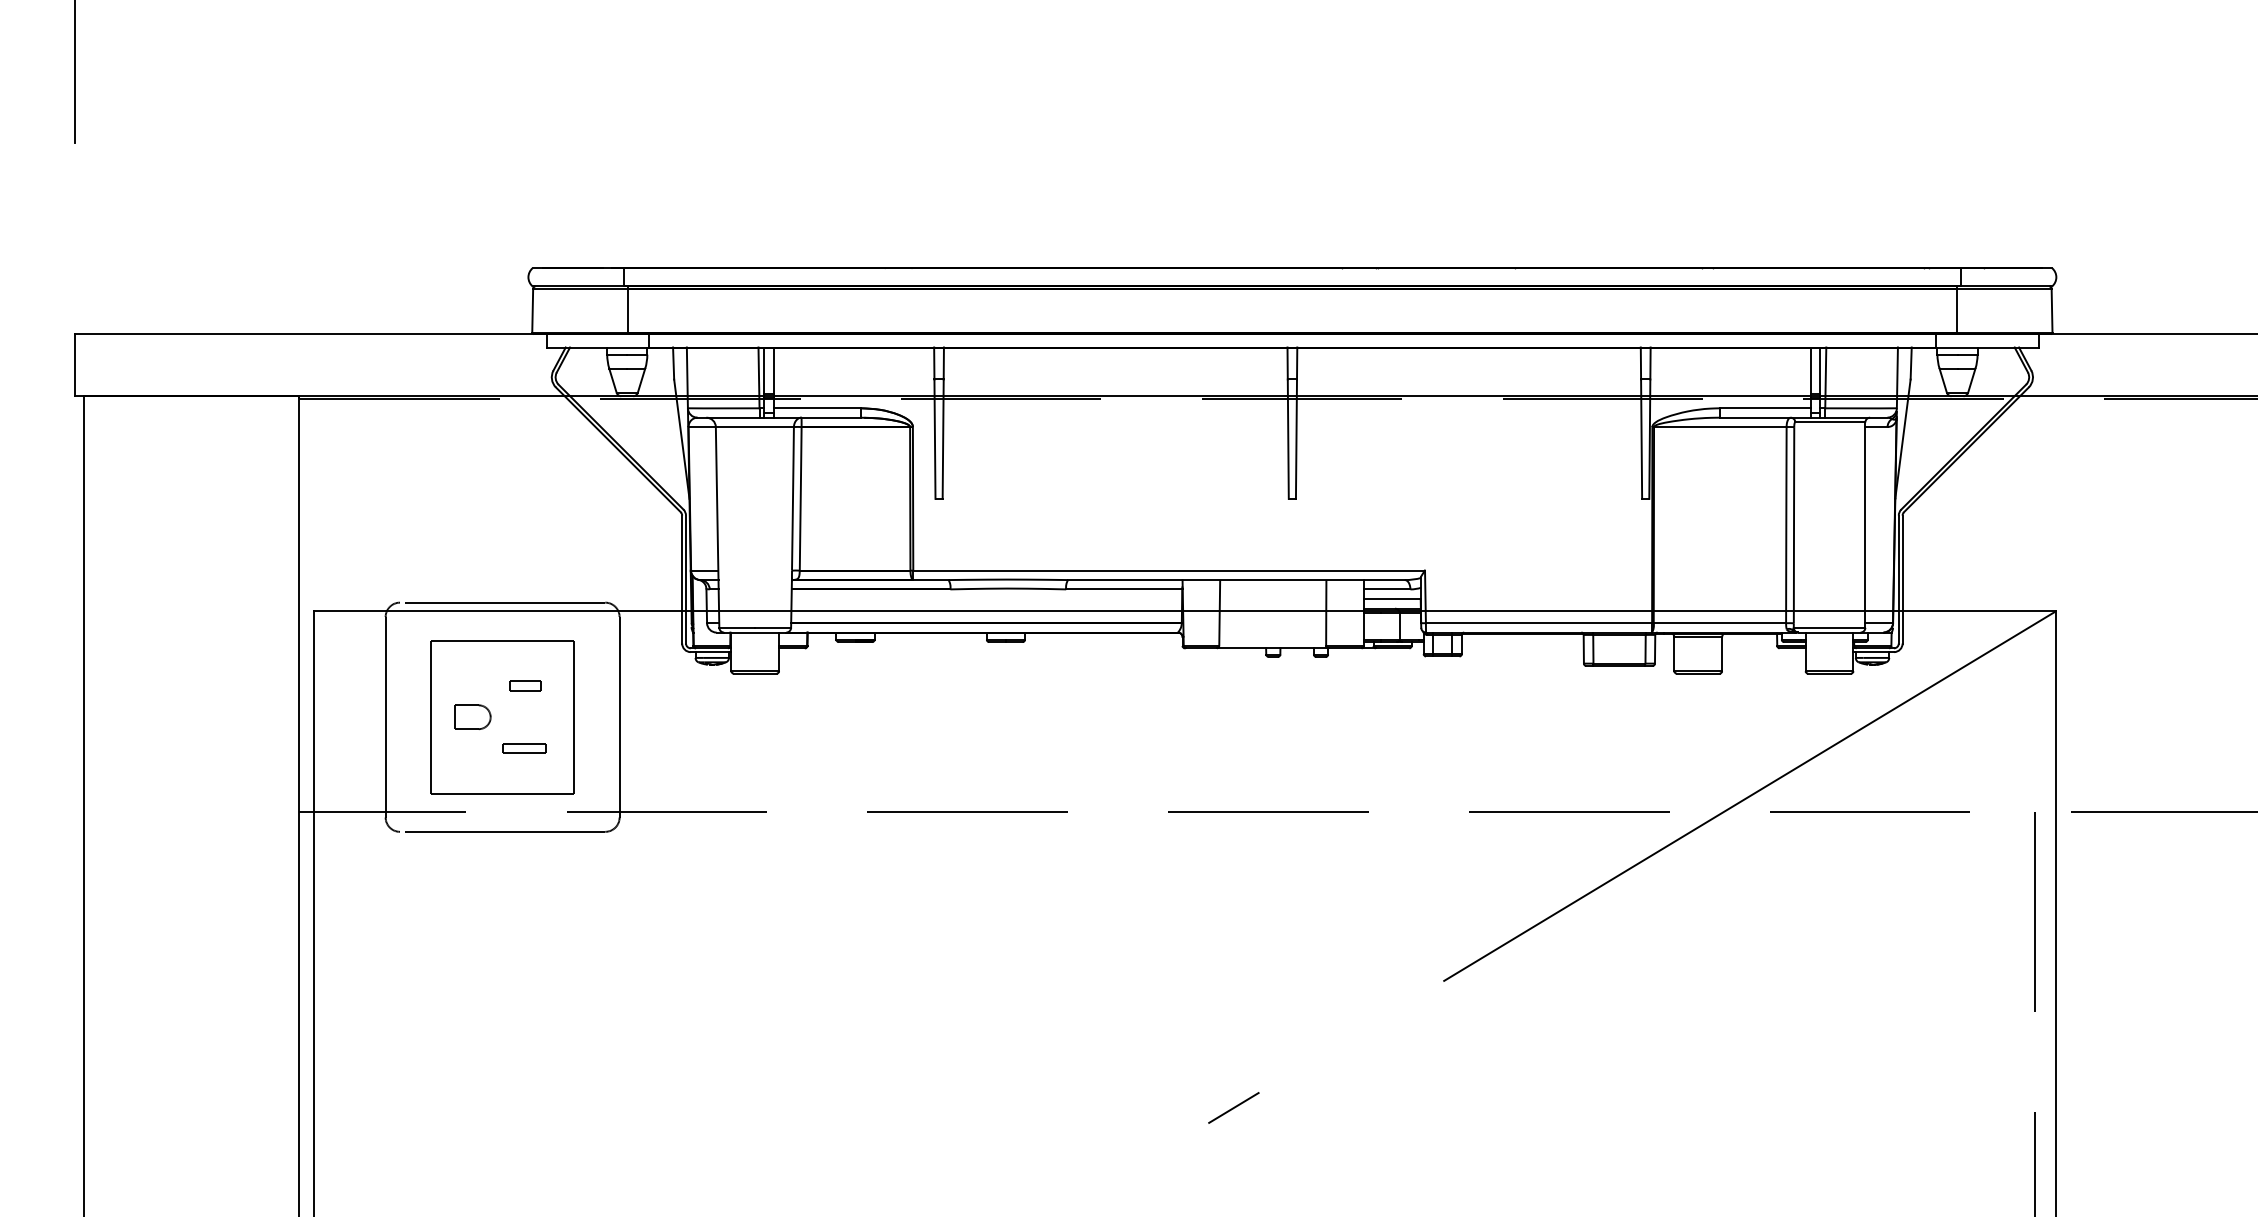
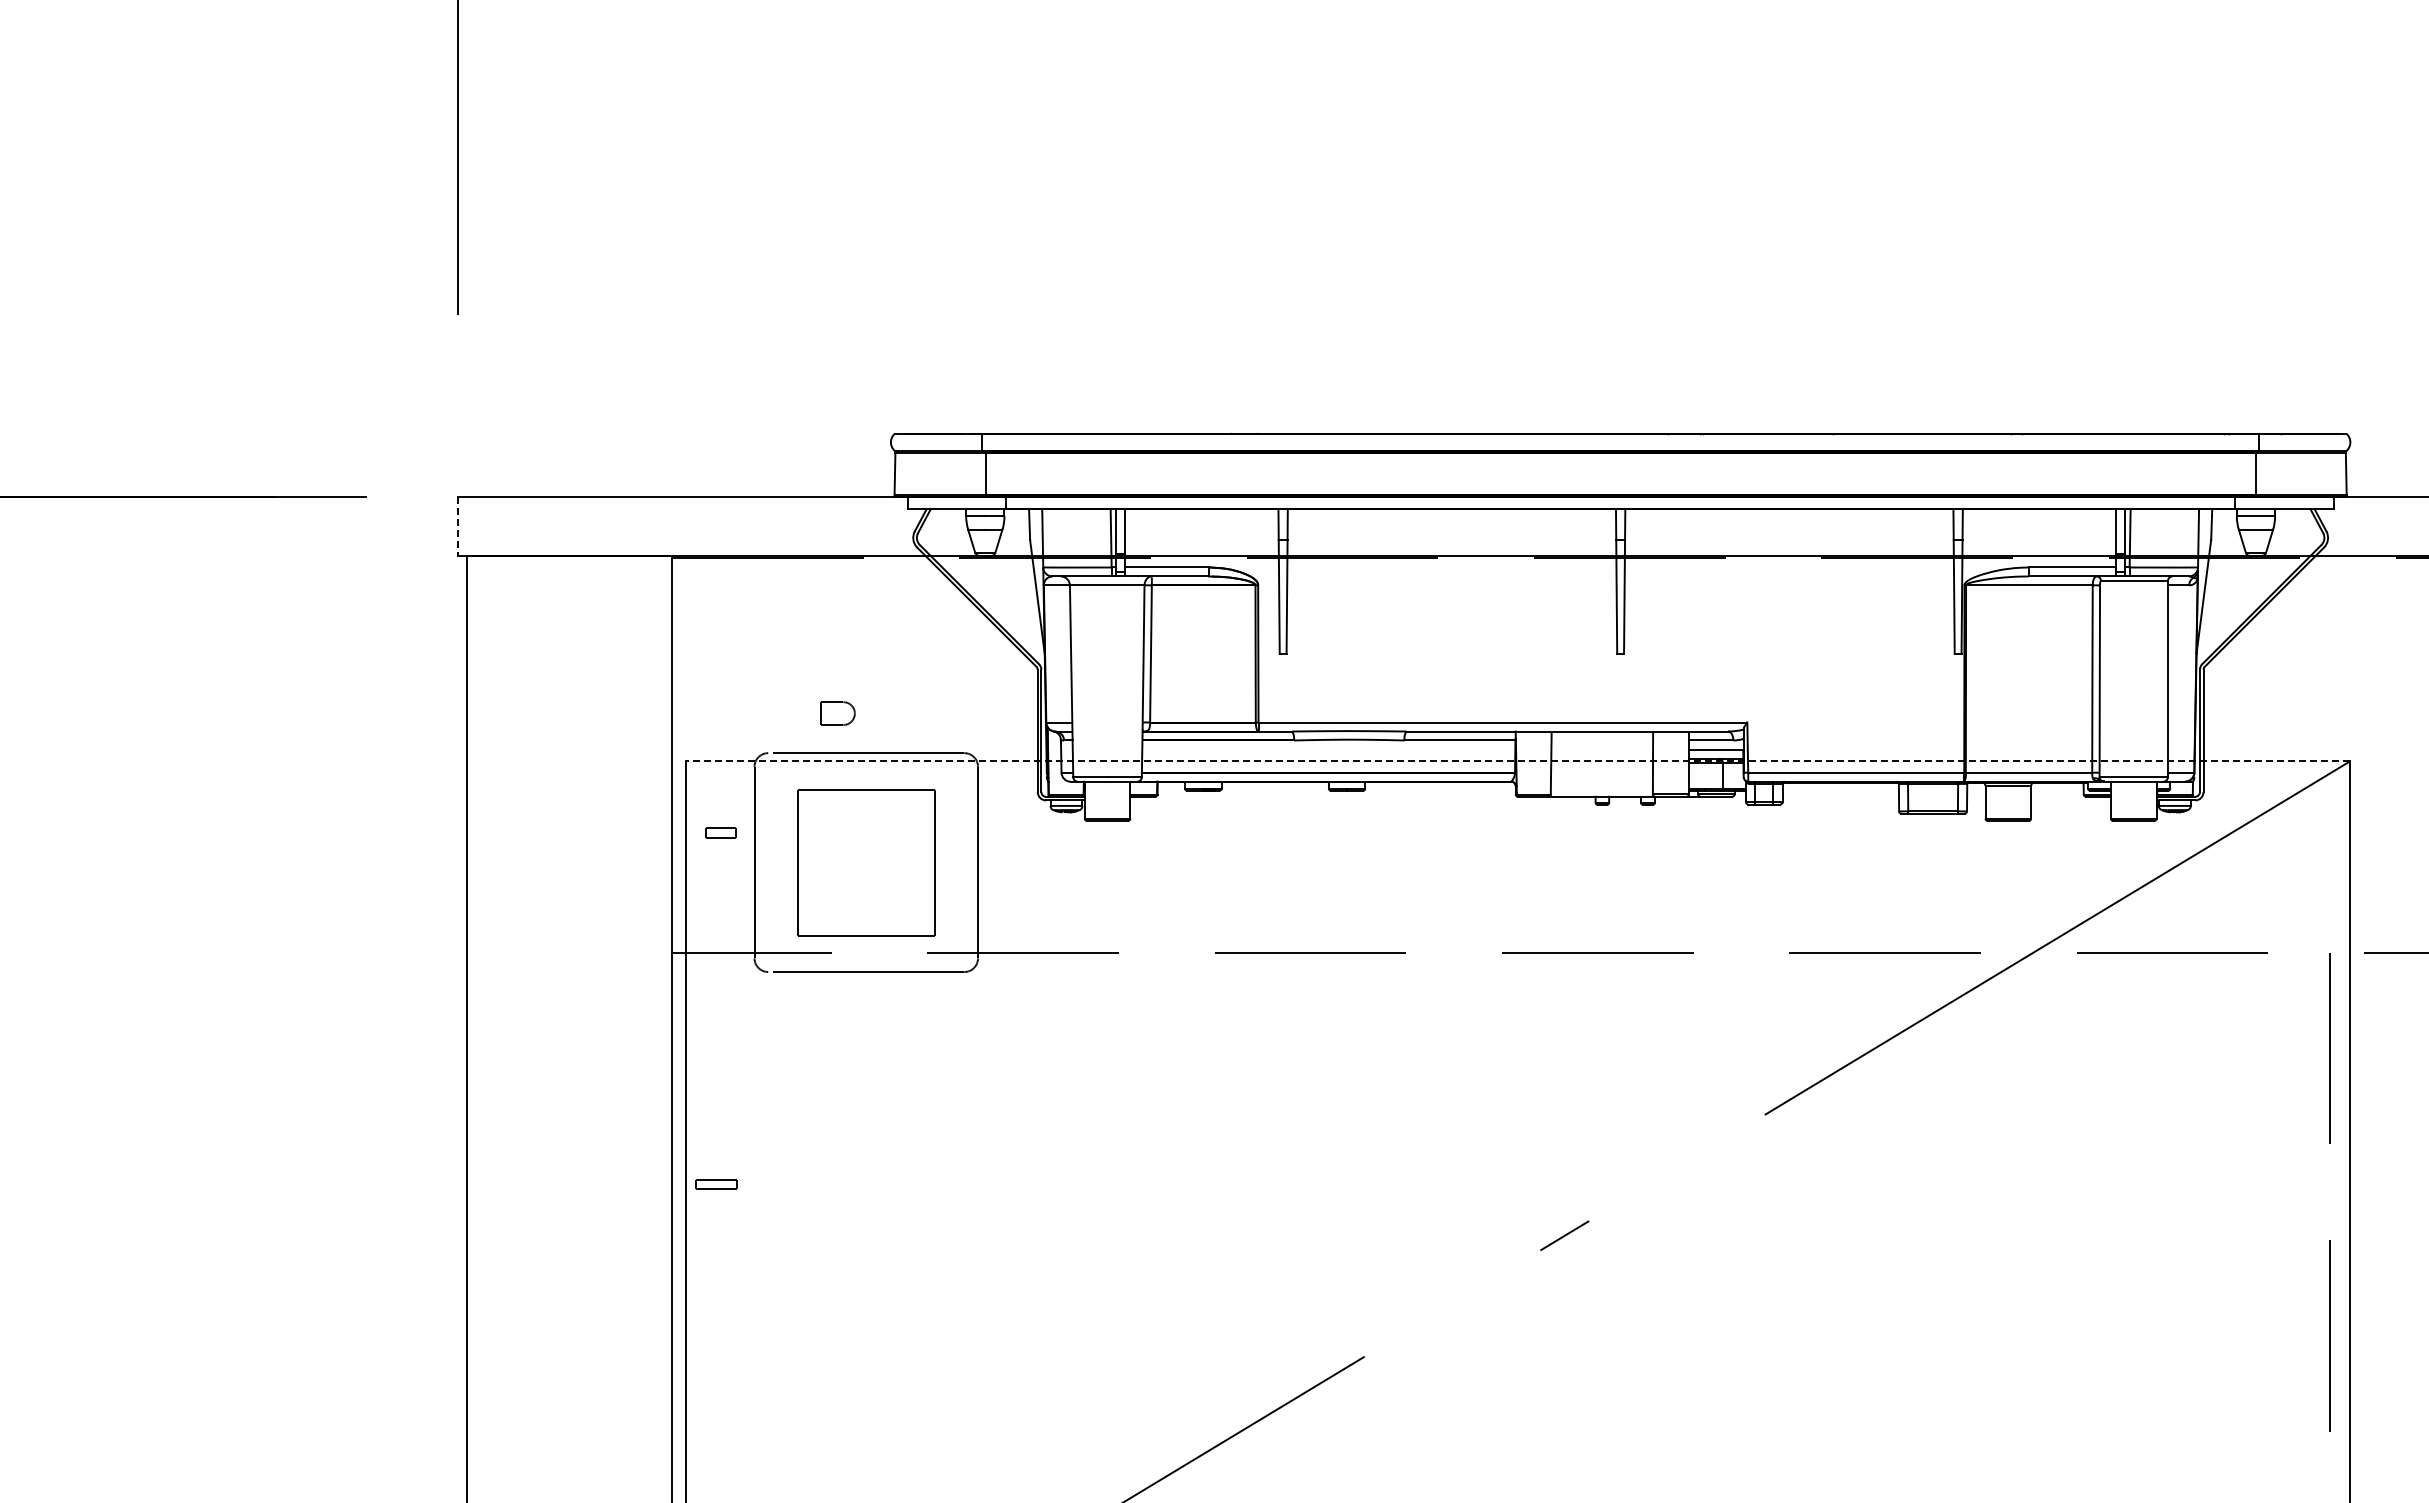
line: (74, 365) -> (457, 526), solid -> dashed
line: (1184, 611) -> (1517, 761), solid -> dashed
part: (524, 685) -> (720, 832), moved
part: (472, 717) -> (837, 713), moved
part: (523, 748) -> (716, 1184), moved

